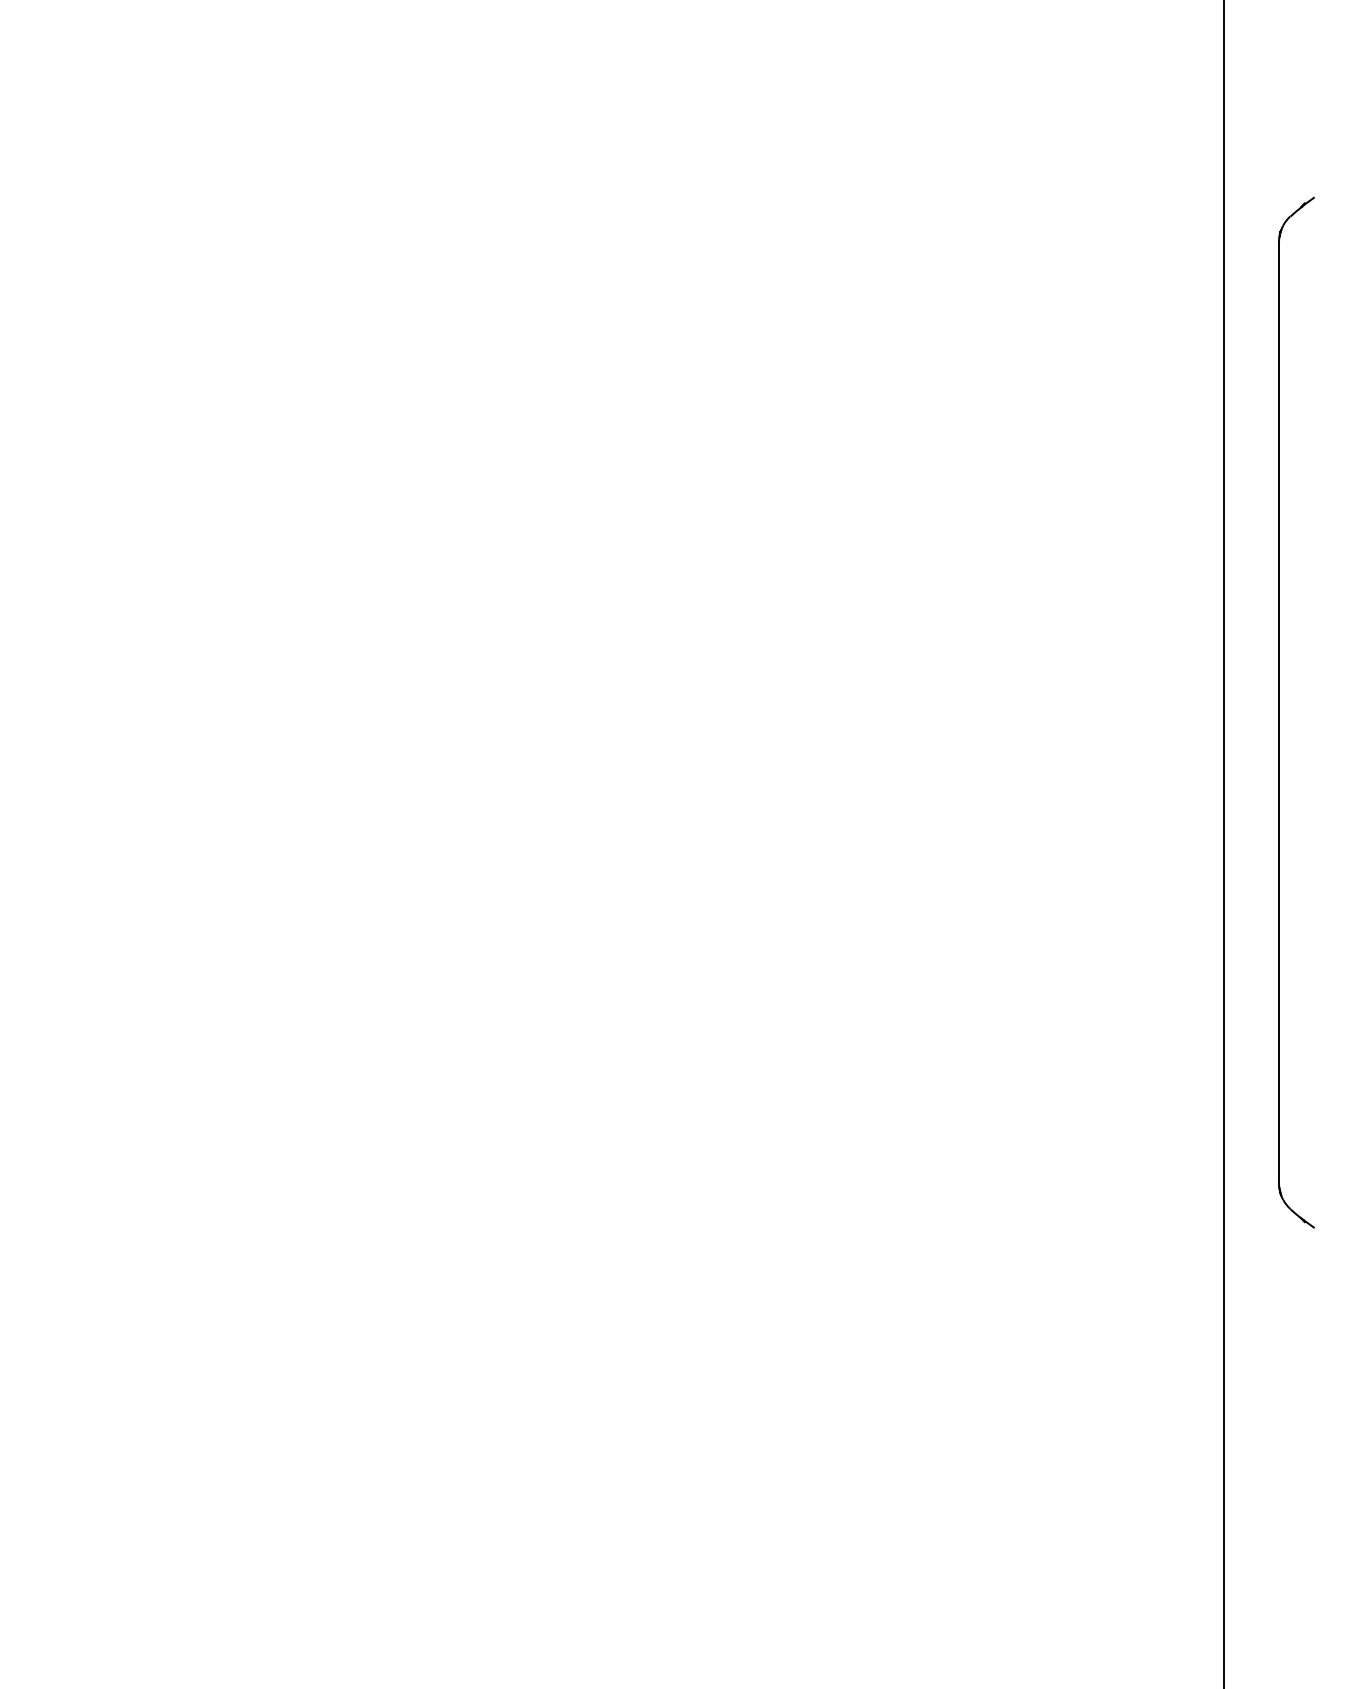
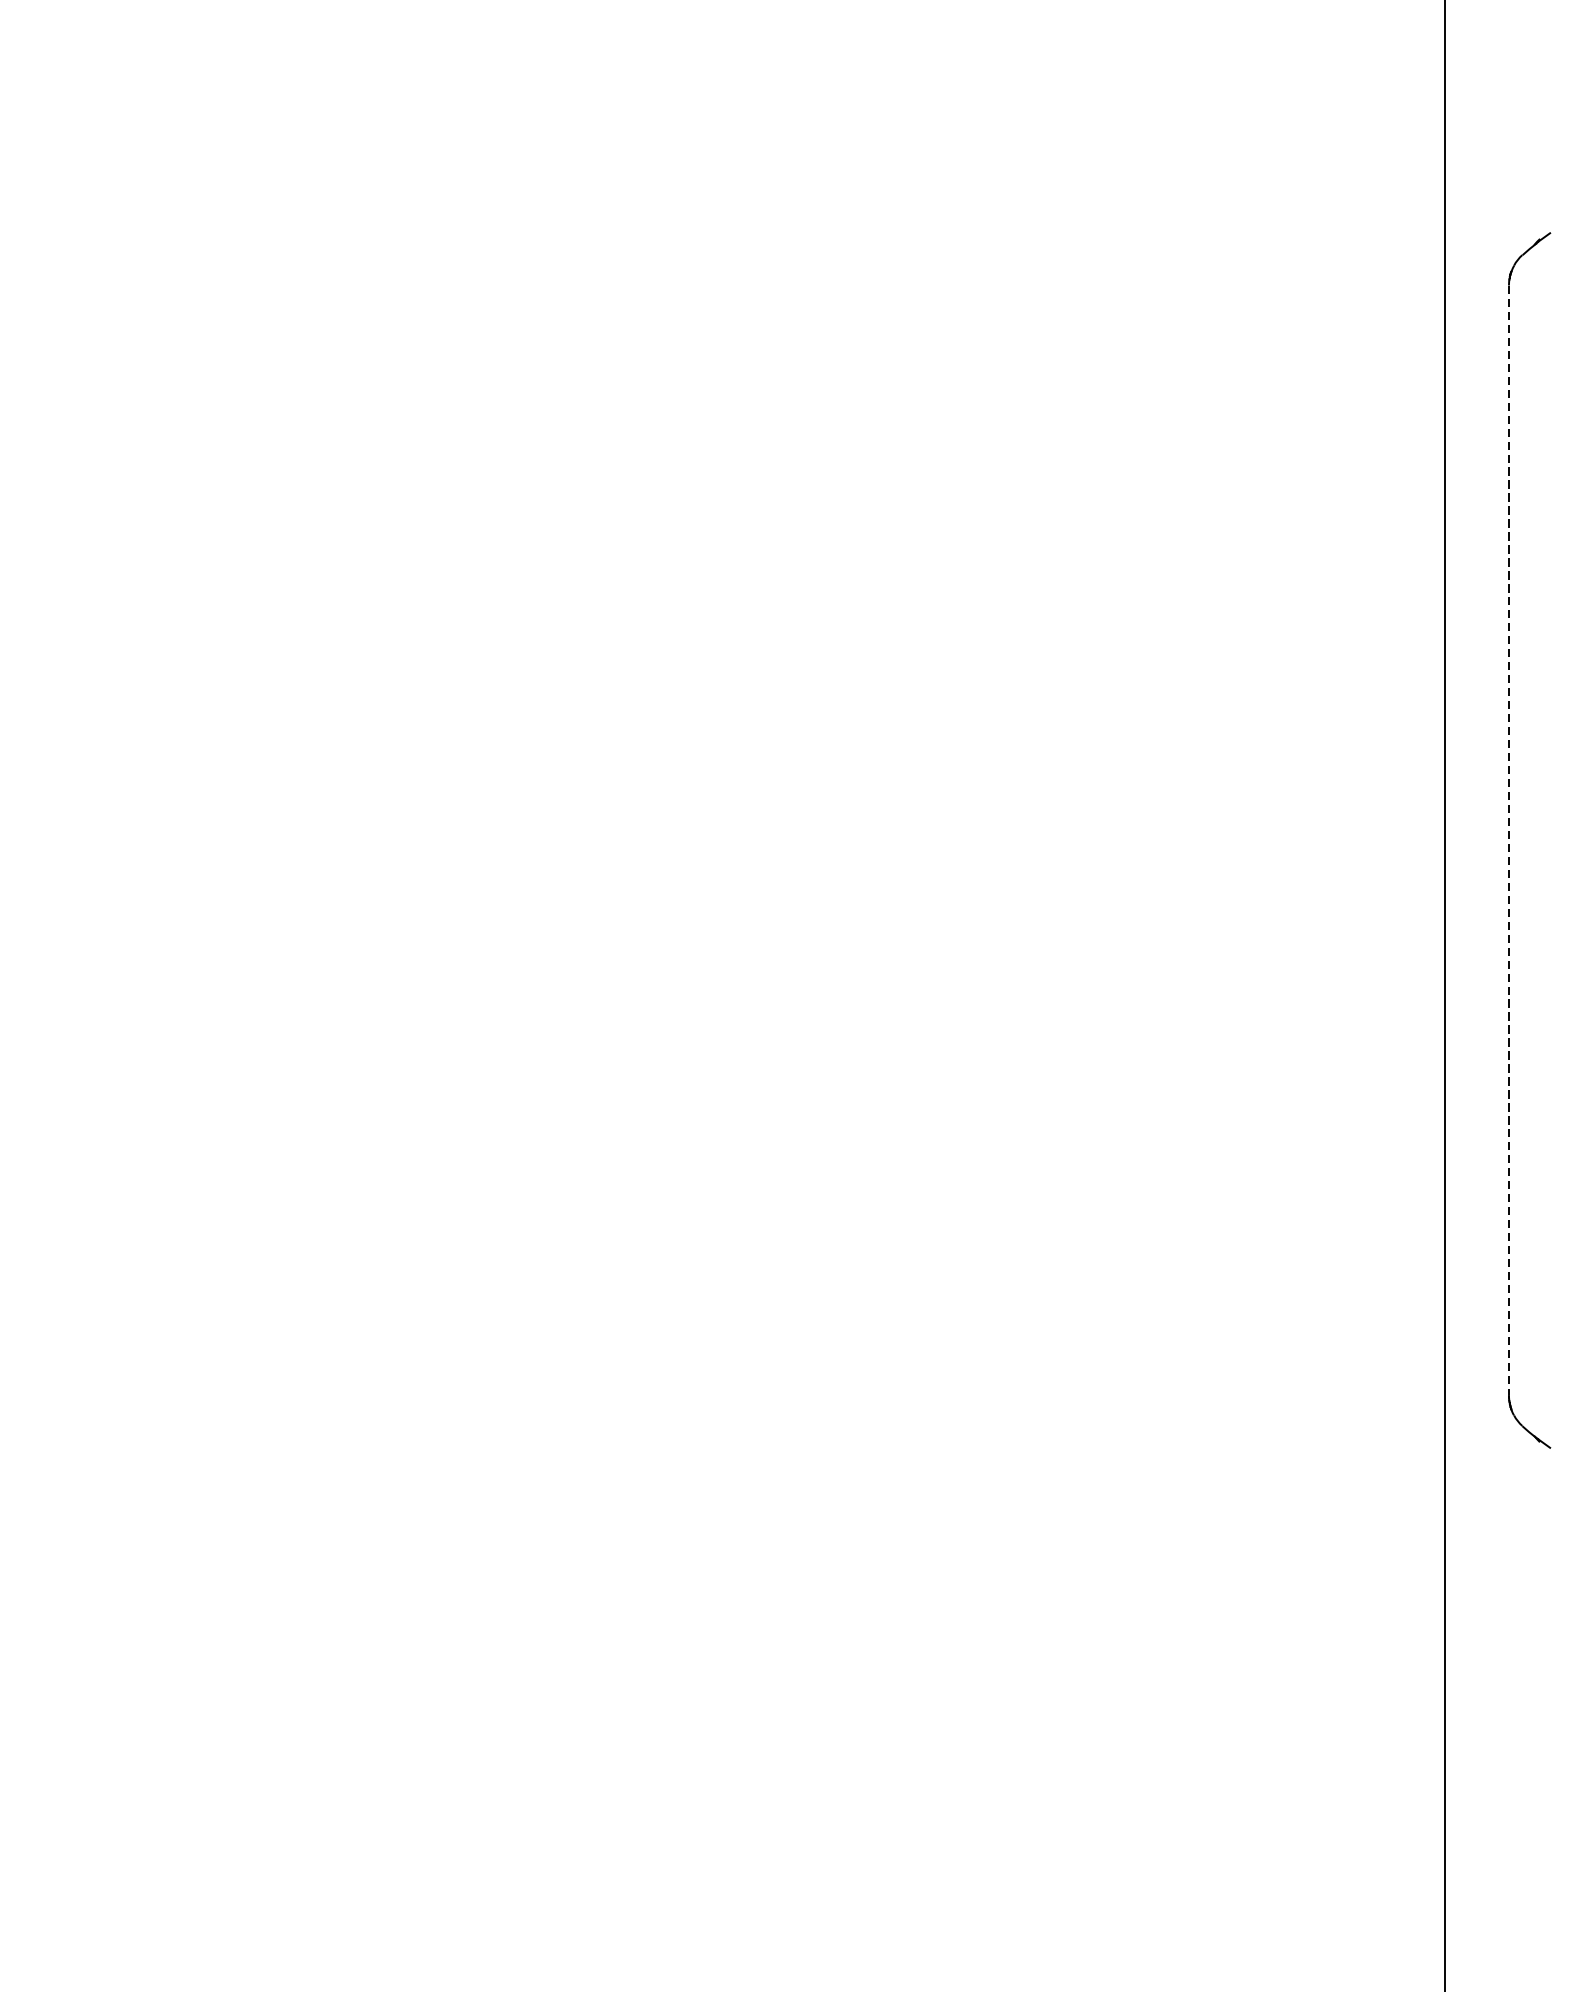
line: (1279, 713) -> (1509, 841), solid -> dashed

